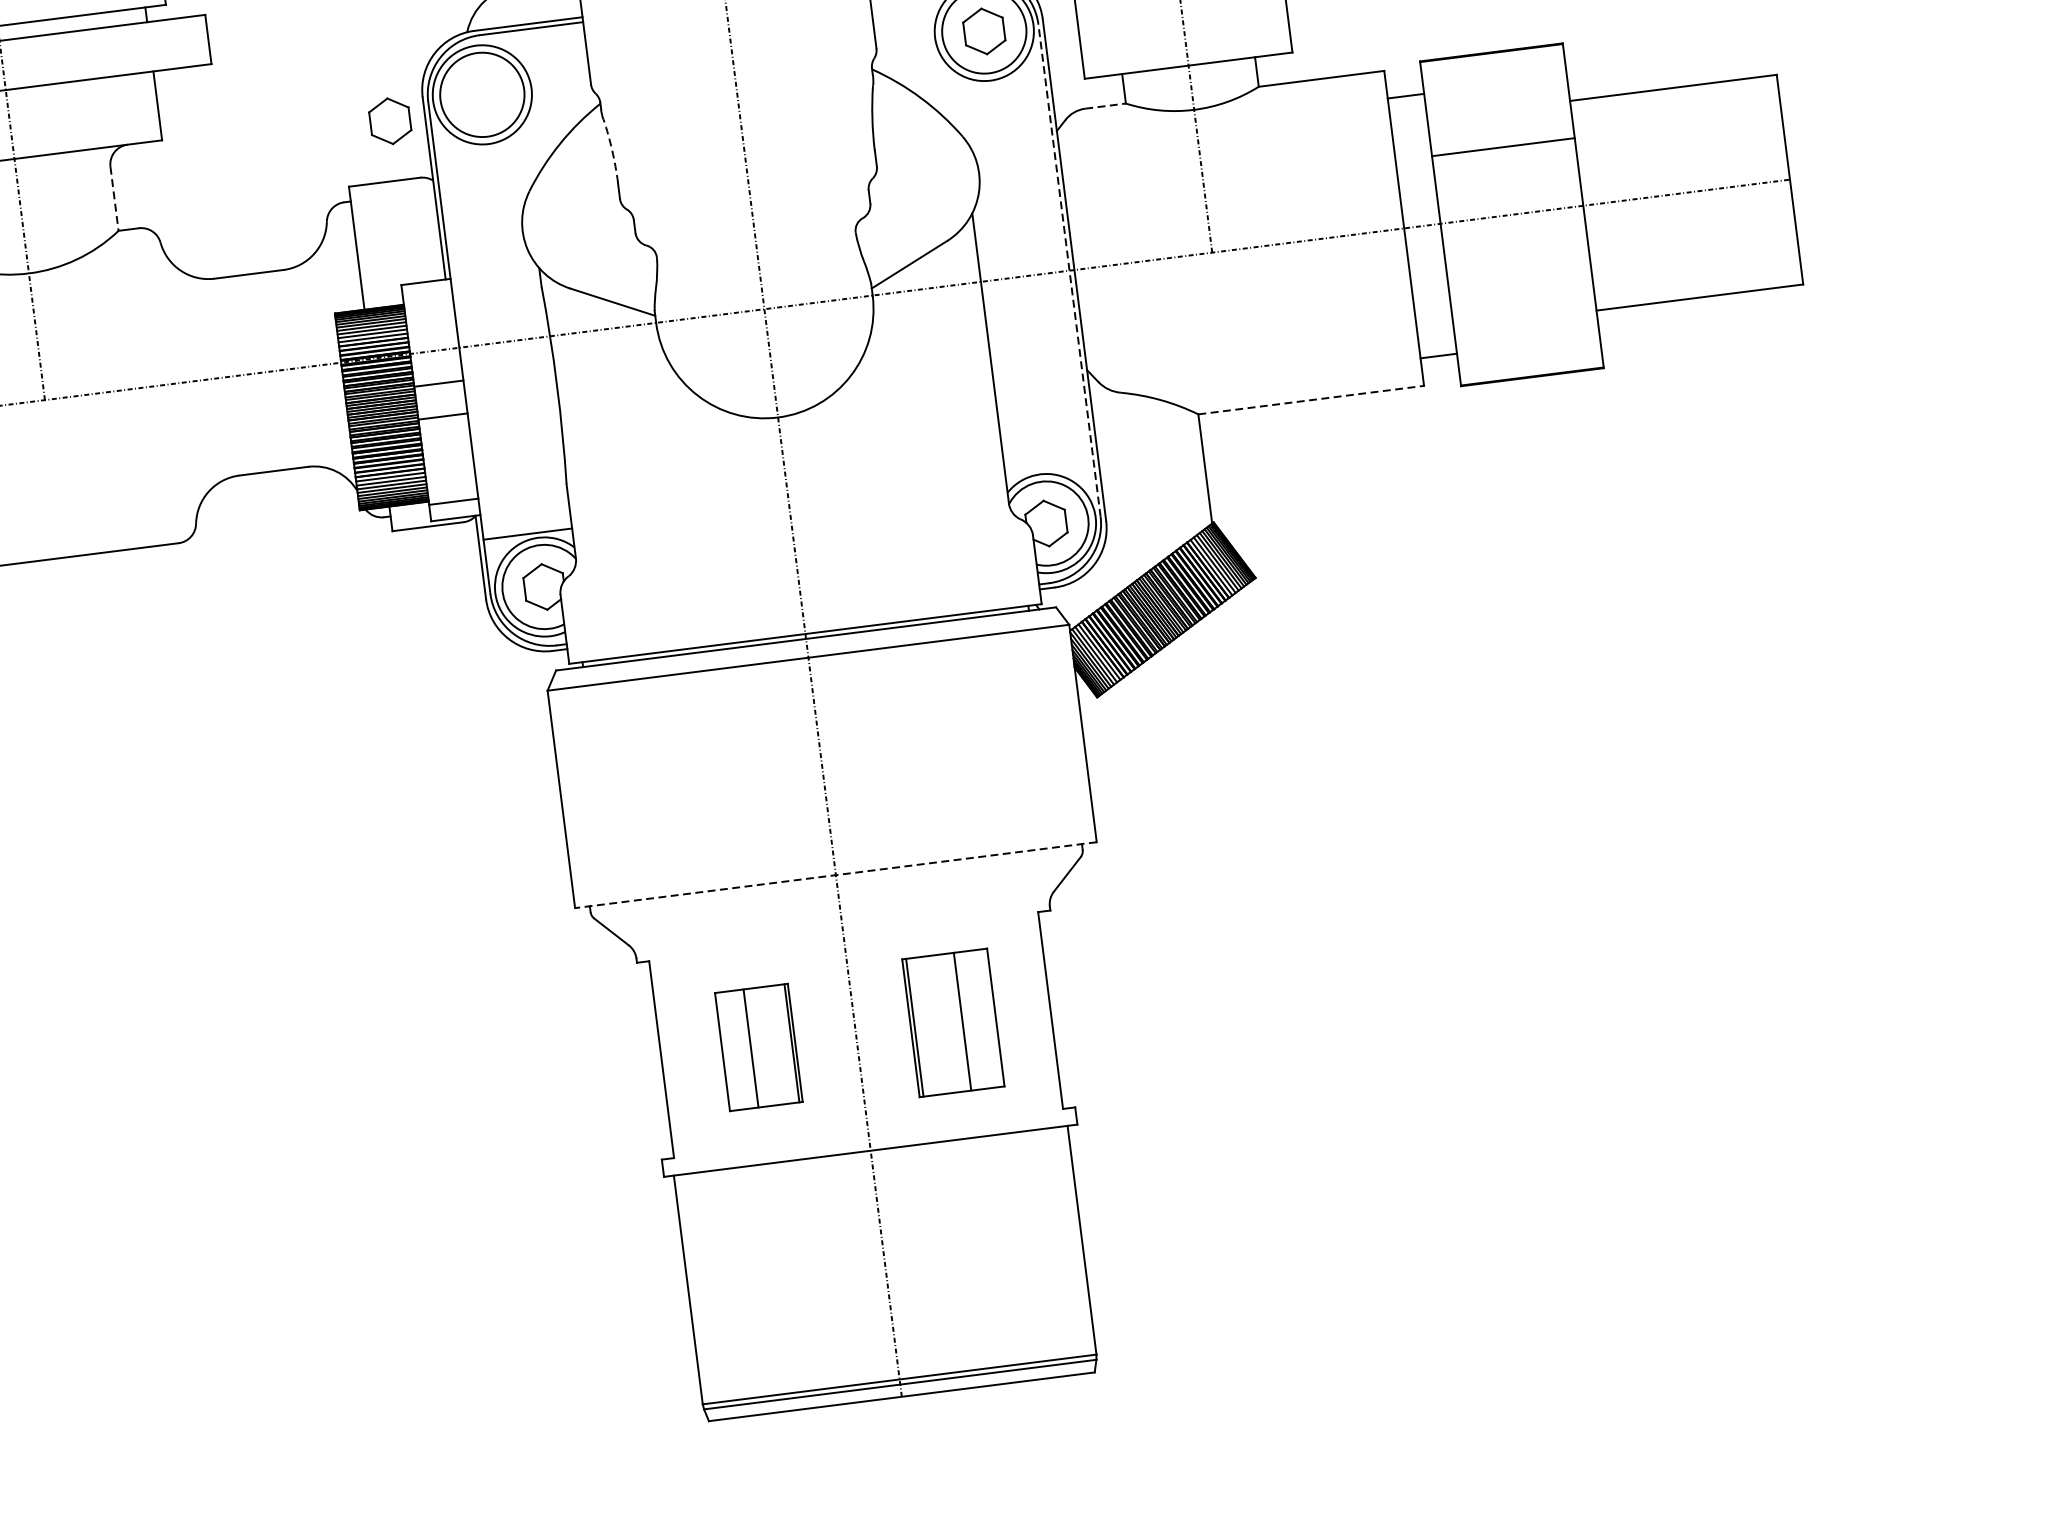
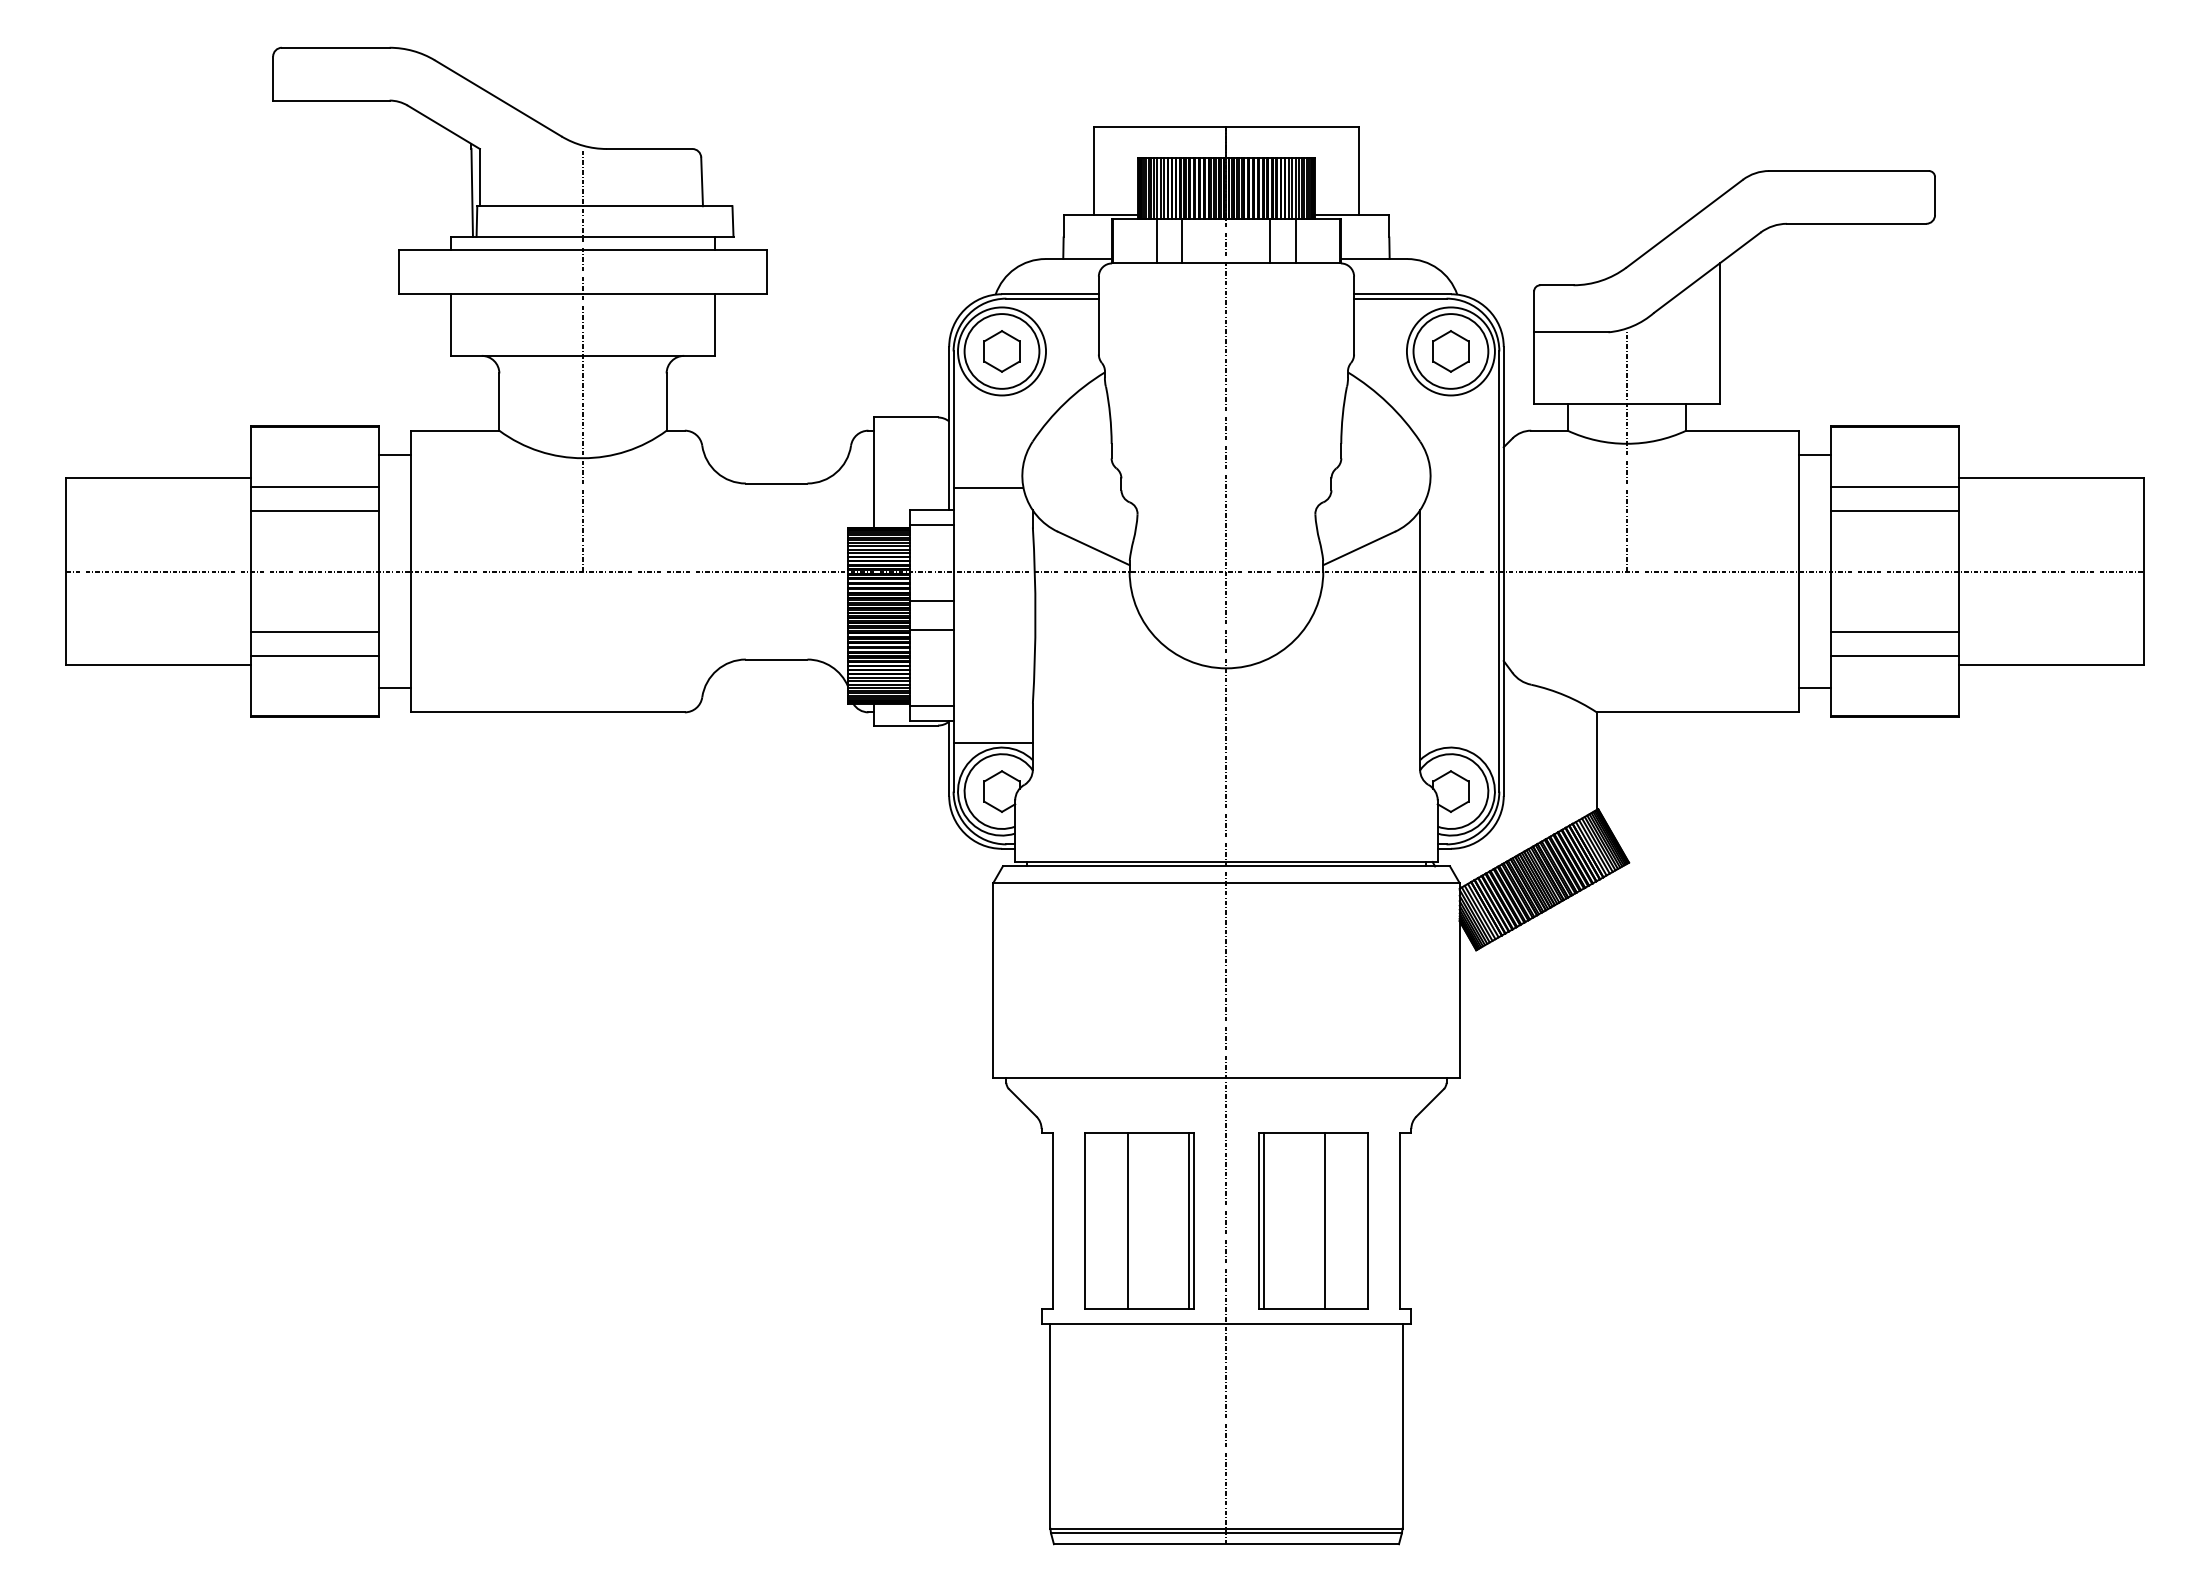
line: (1105, 105) -> (1549, 430), dashed -> solid
line: (1499, 120) -> (1894, 487), added
part: (389, 121) -> (1001, 351), moved
arc: (612, 151) -> (1110, 415), dashed -> solid
line: (114, 199) -> (666, 402), dashed -> solid
line: (486, 248) -> (988, 487), added
line: (1069, 270) -> (1499, 571), dashed -> solid
line: (1519, 283) -> (1894, 632), added
line: (427, 298) -> (931, 524), added
line: (1523, 308) -> (1894, 655), added
line: (1311, 400) -> (1697, 712), dashed -> solid
line: (834, 875) -> (1225, 1077), dashed -> solid
part: (953, 1022) -> (1313, 1220), size x1.43
part: (758, 1047) -> (1139, 1220), size x1.67

